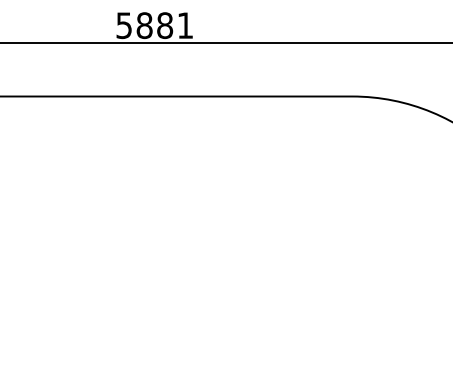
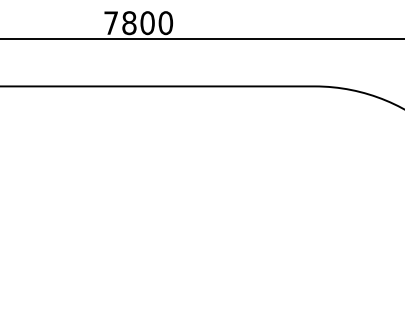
text: (154, 25) -> (138, 23), 5881 -> 7800

